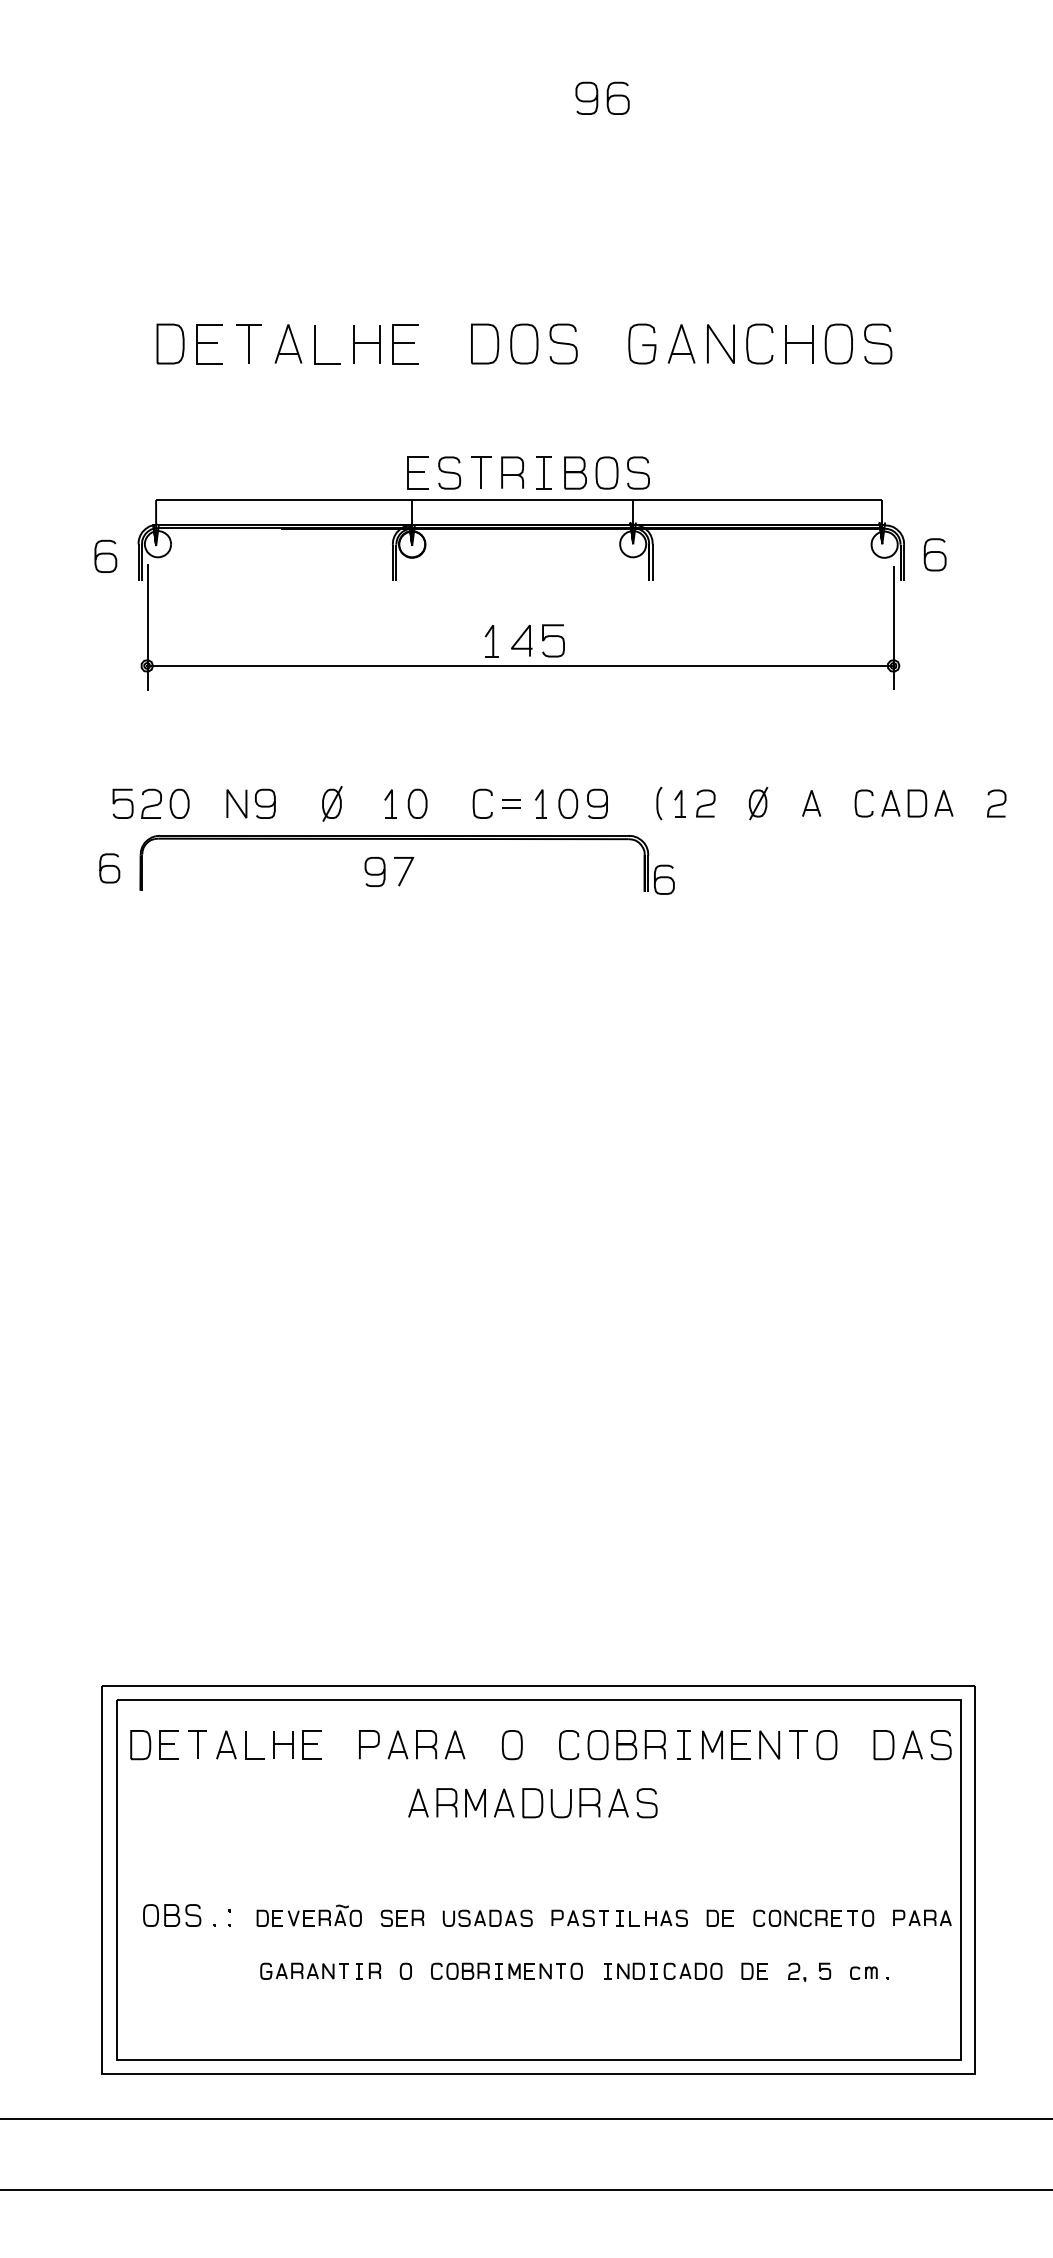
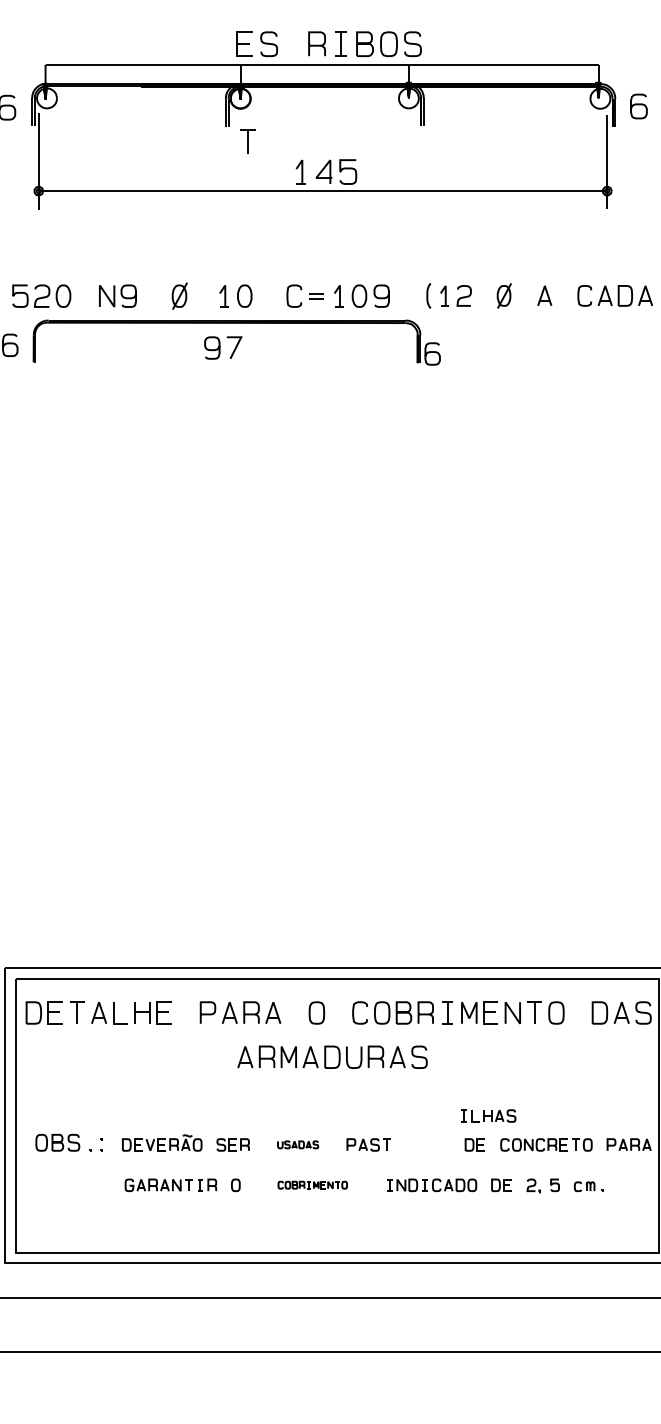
part: (481, 472) -> (248, 141), moved
part: (487, 1917) -> (297, 1144), size x0.6
part: (651, 1917) -> (488, 1115), moved
part: (506, 1970) -> (312, 1184), size x0.6

